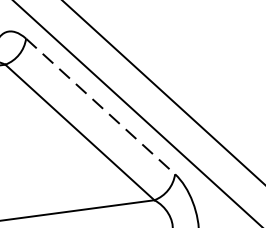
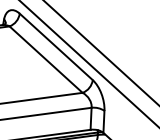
line: (101, 107) -> (56, 47), dashed -> solid

